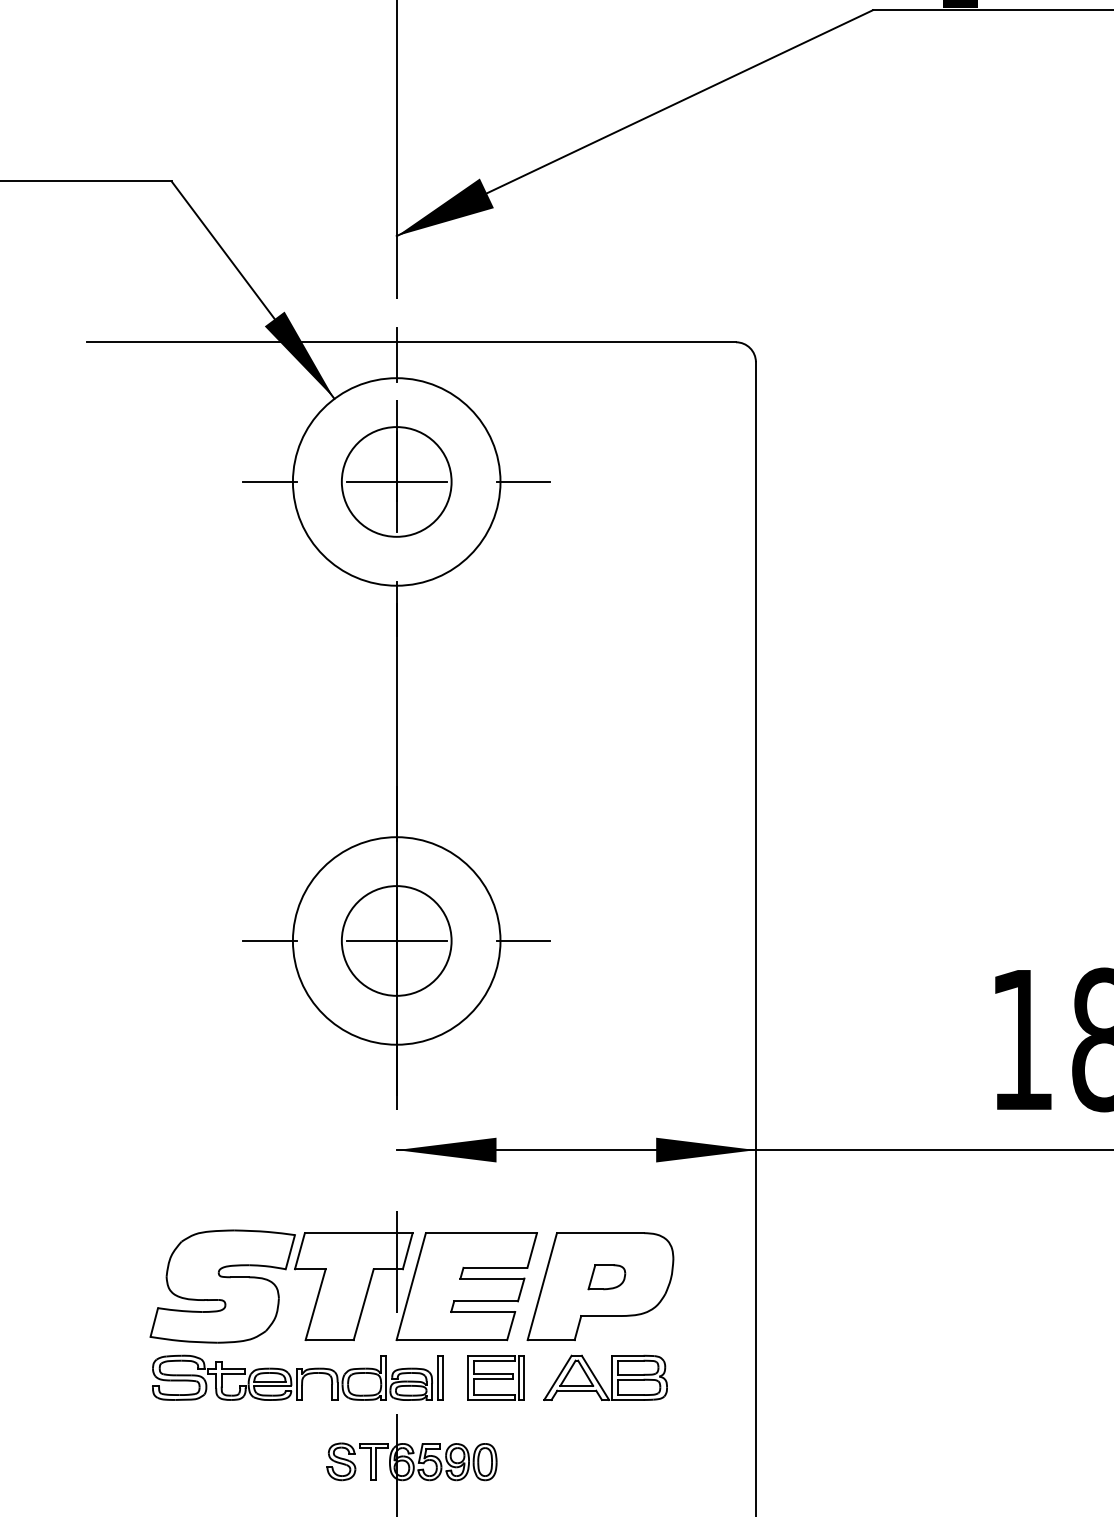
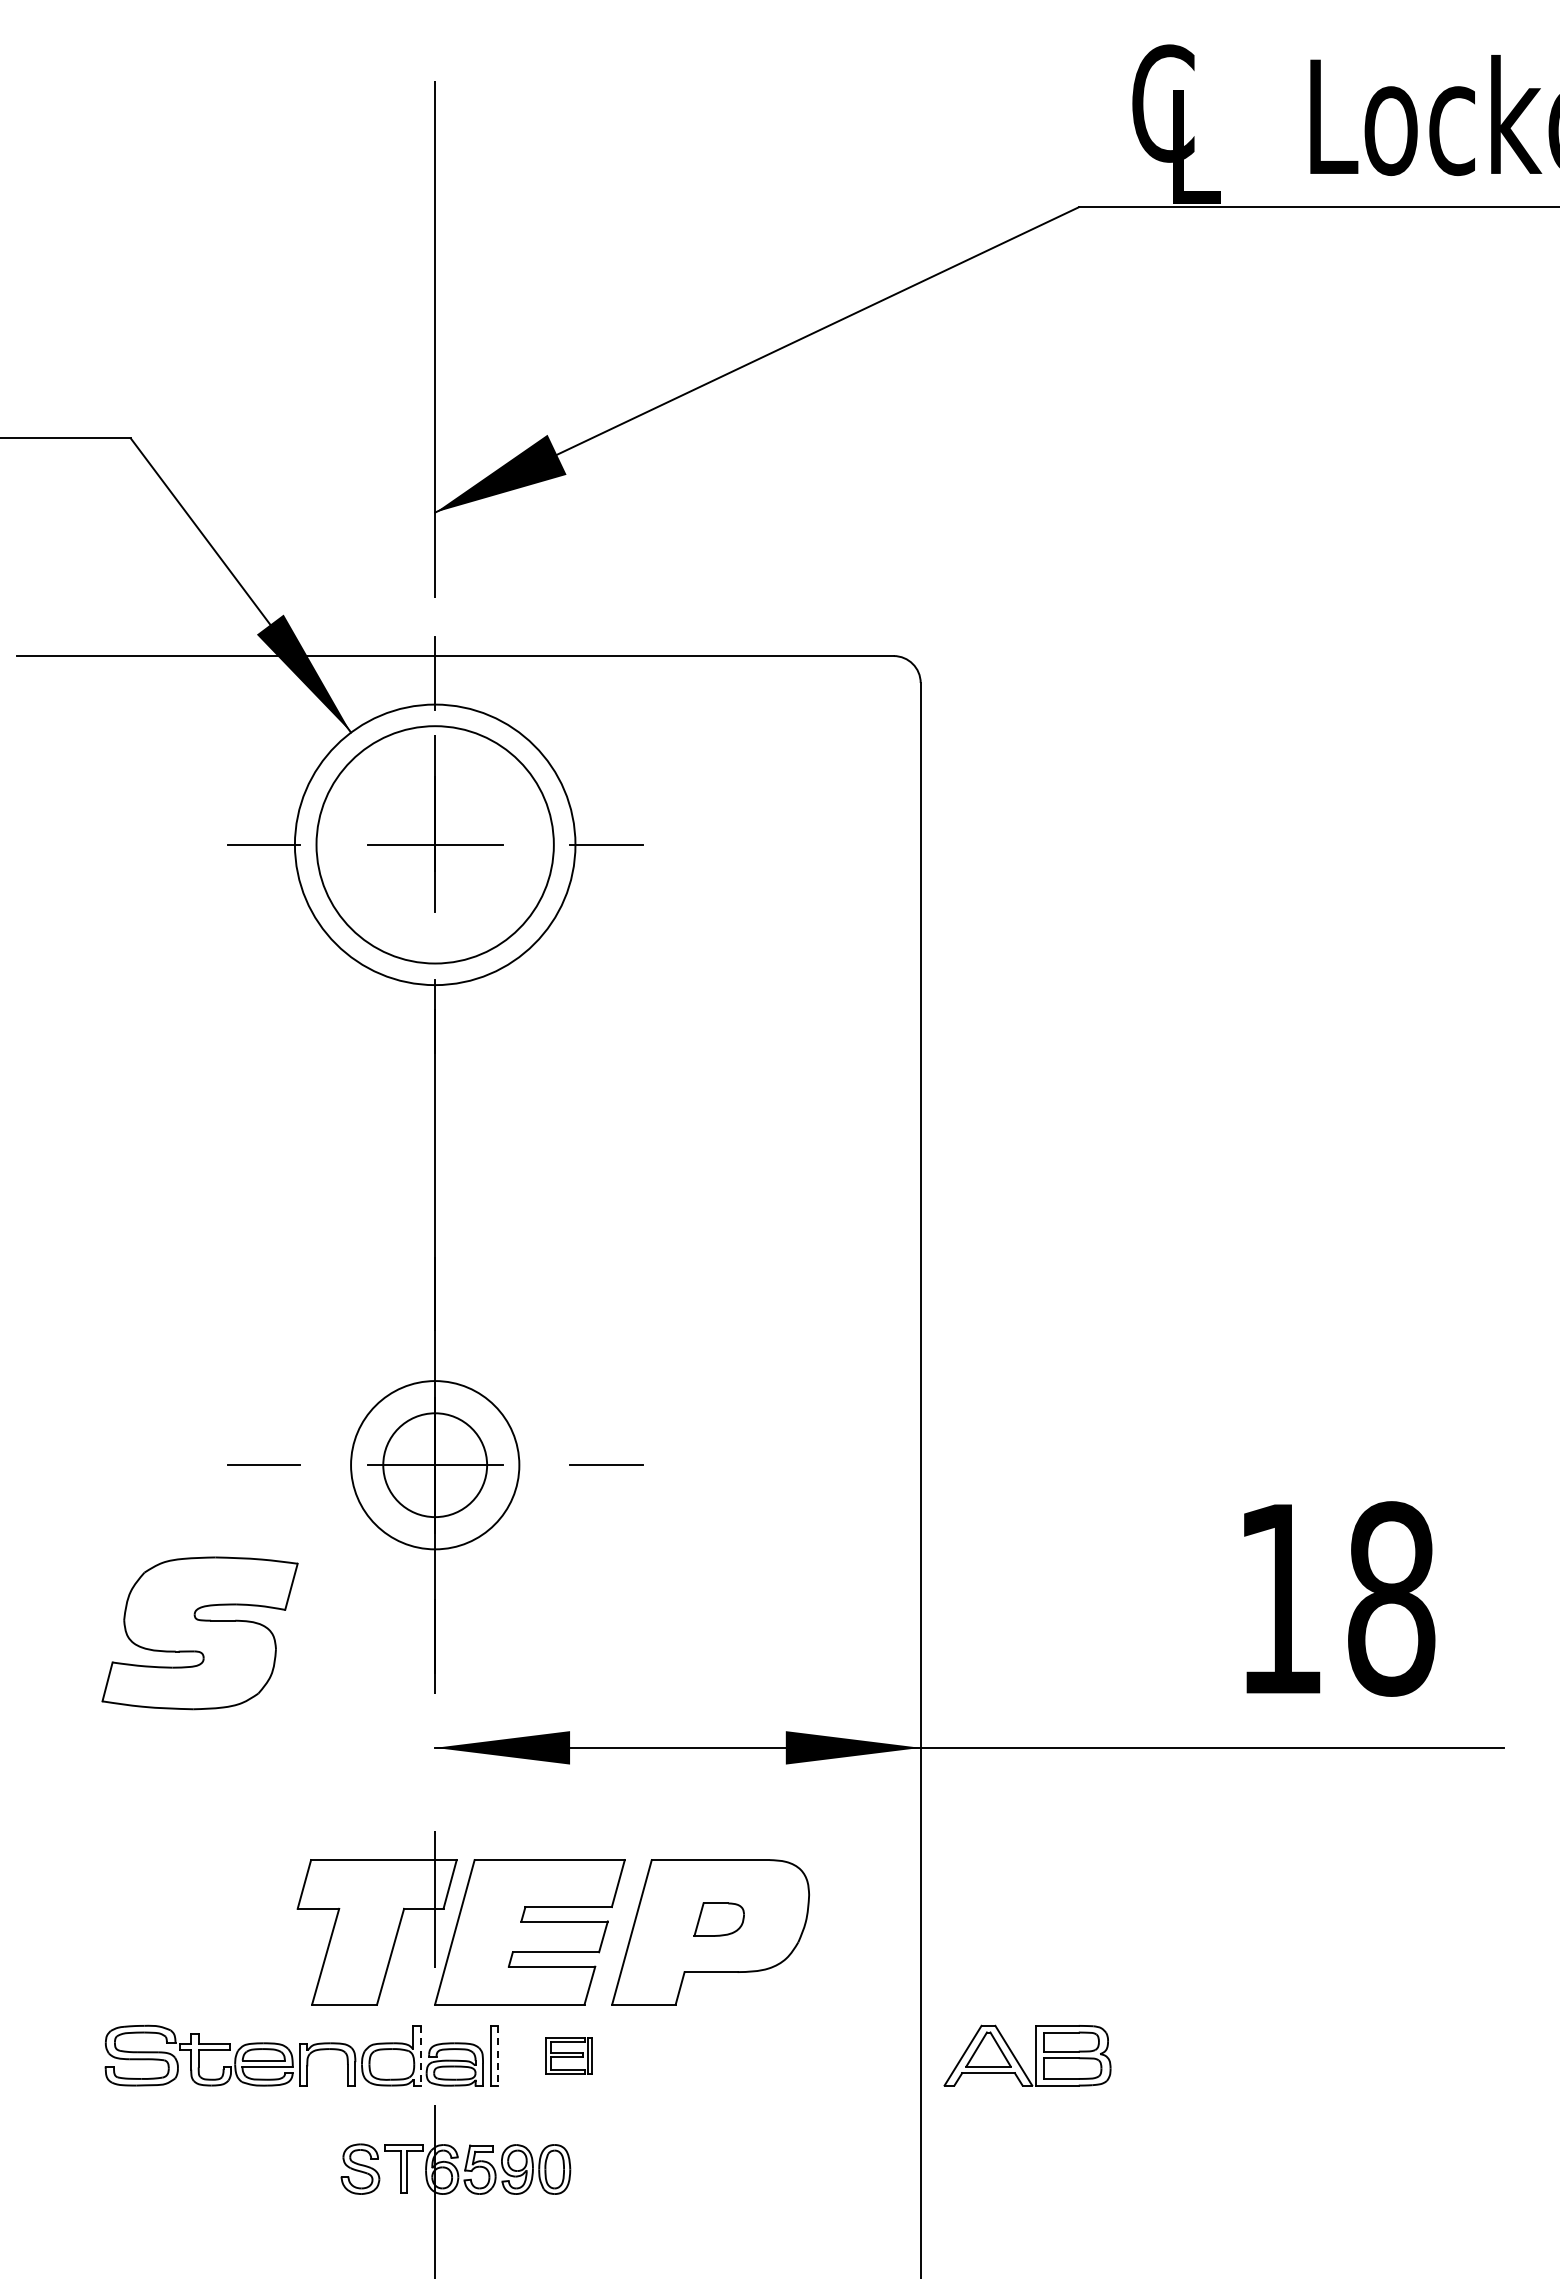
circle: (396, 481) -> (435, 844), size x1.6
circle: (396, 940) -> (434, 1464), size x0.6
circle: (396, 941) -> (435, 1465), size x0.7
part: (222, 1286) -> (199, 1633), moved
line: (385, 1377) -> (420, 2055), solid -> dashed
line: (442, 1377) -> (497, 2055), solid -> dashed
part: (495, 1377) -> (568, 2055), size x0.6
part: (611, 1377) -> (1035, 2055), moved

